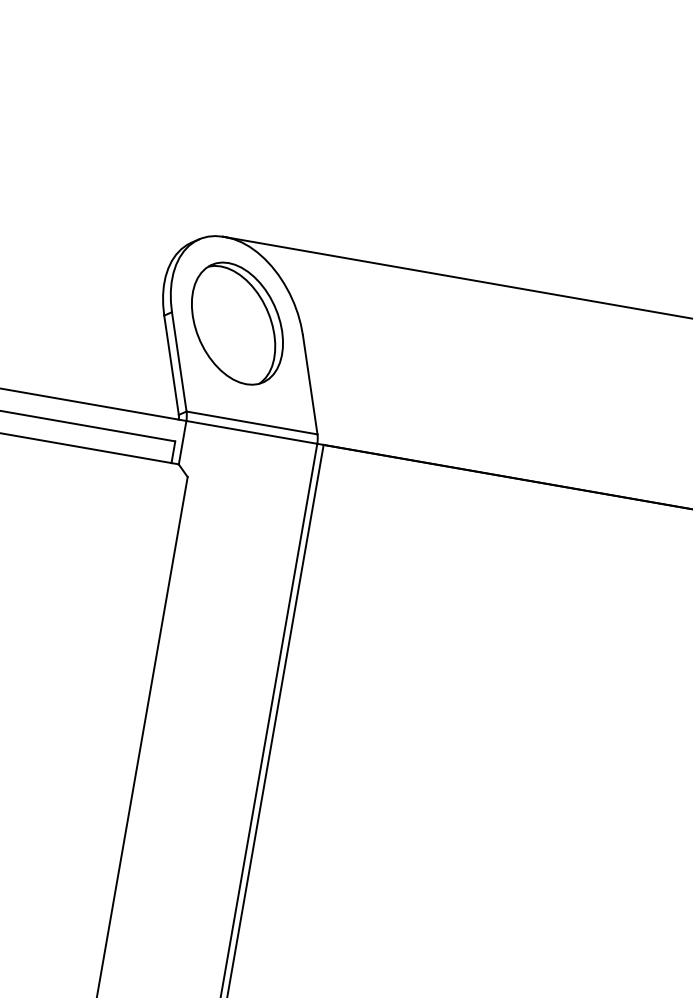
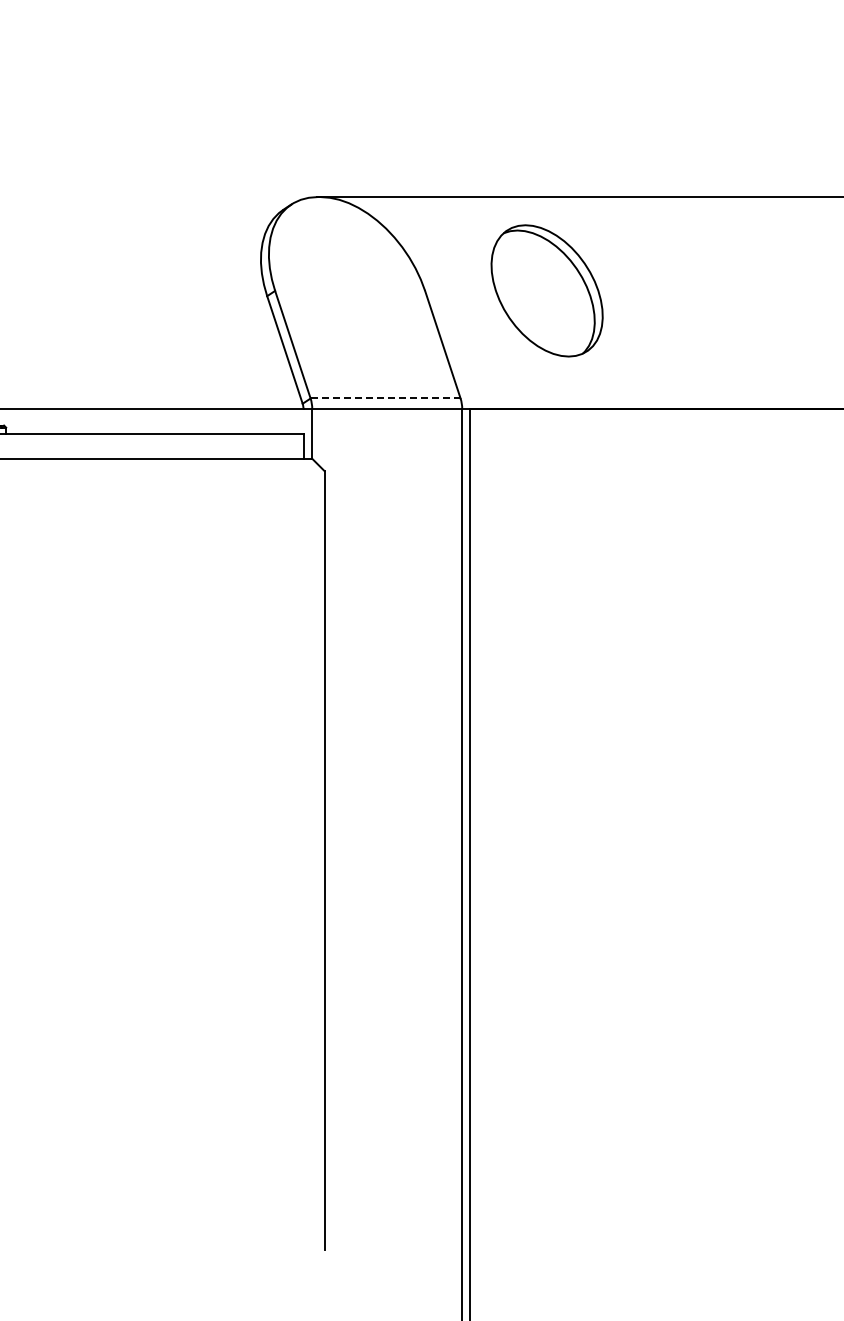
part: (236, 323) -> (546, 290), moved
line: (251, 422) -> (385, 398), solid -> dashed

